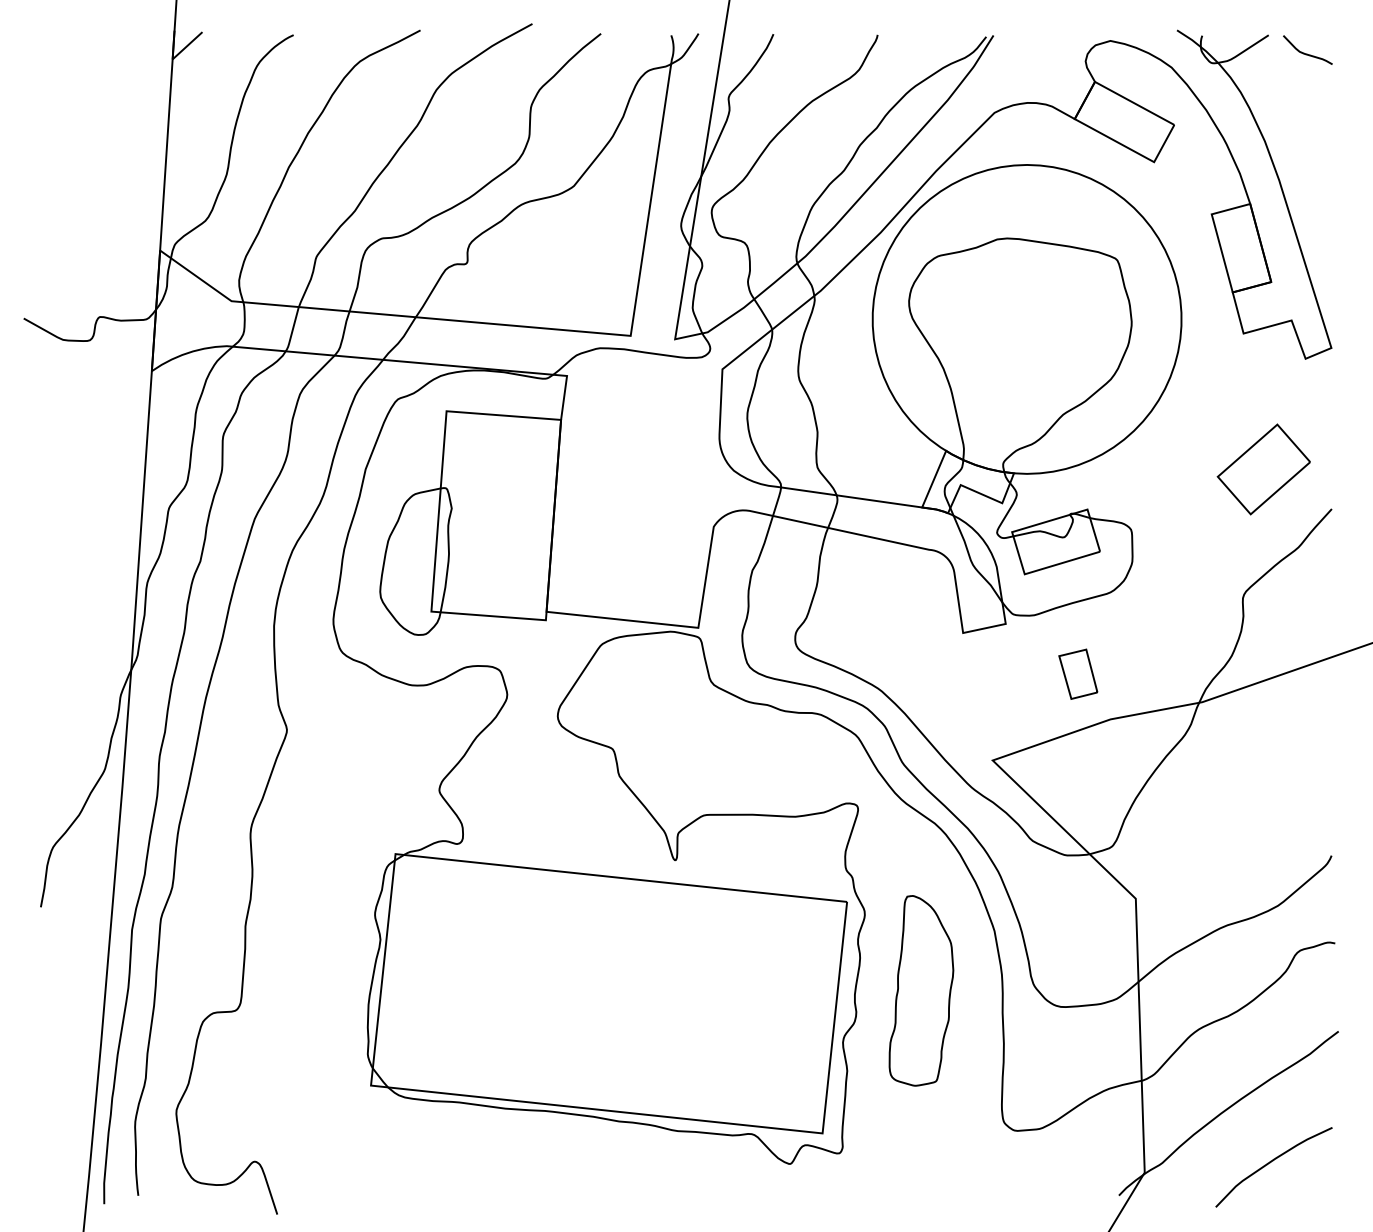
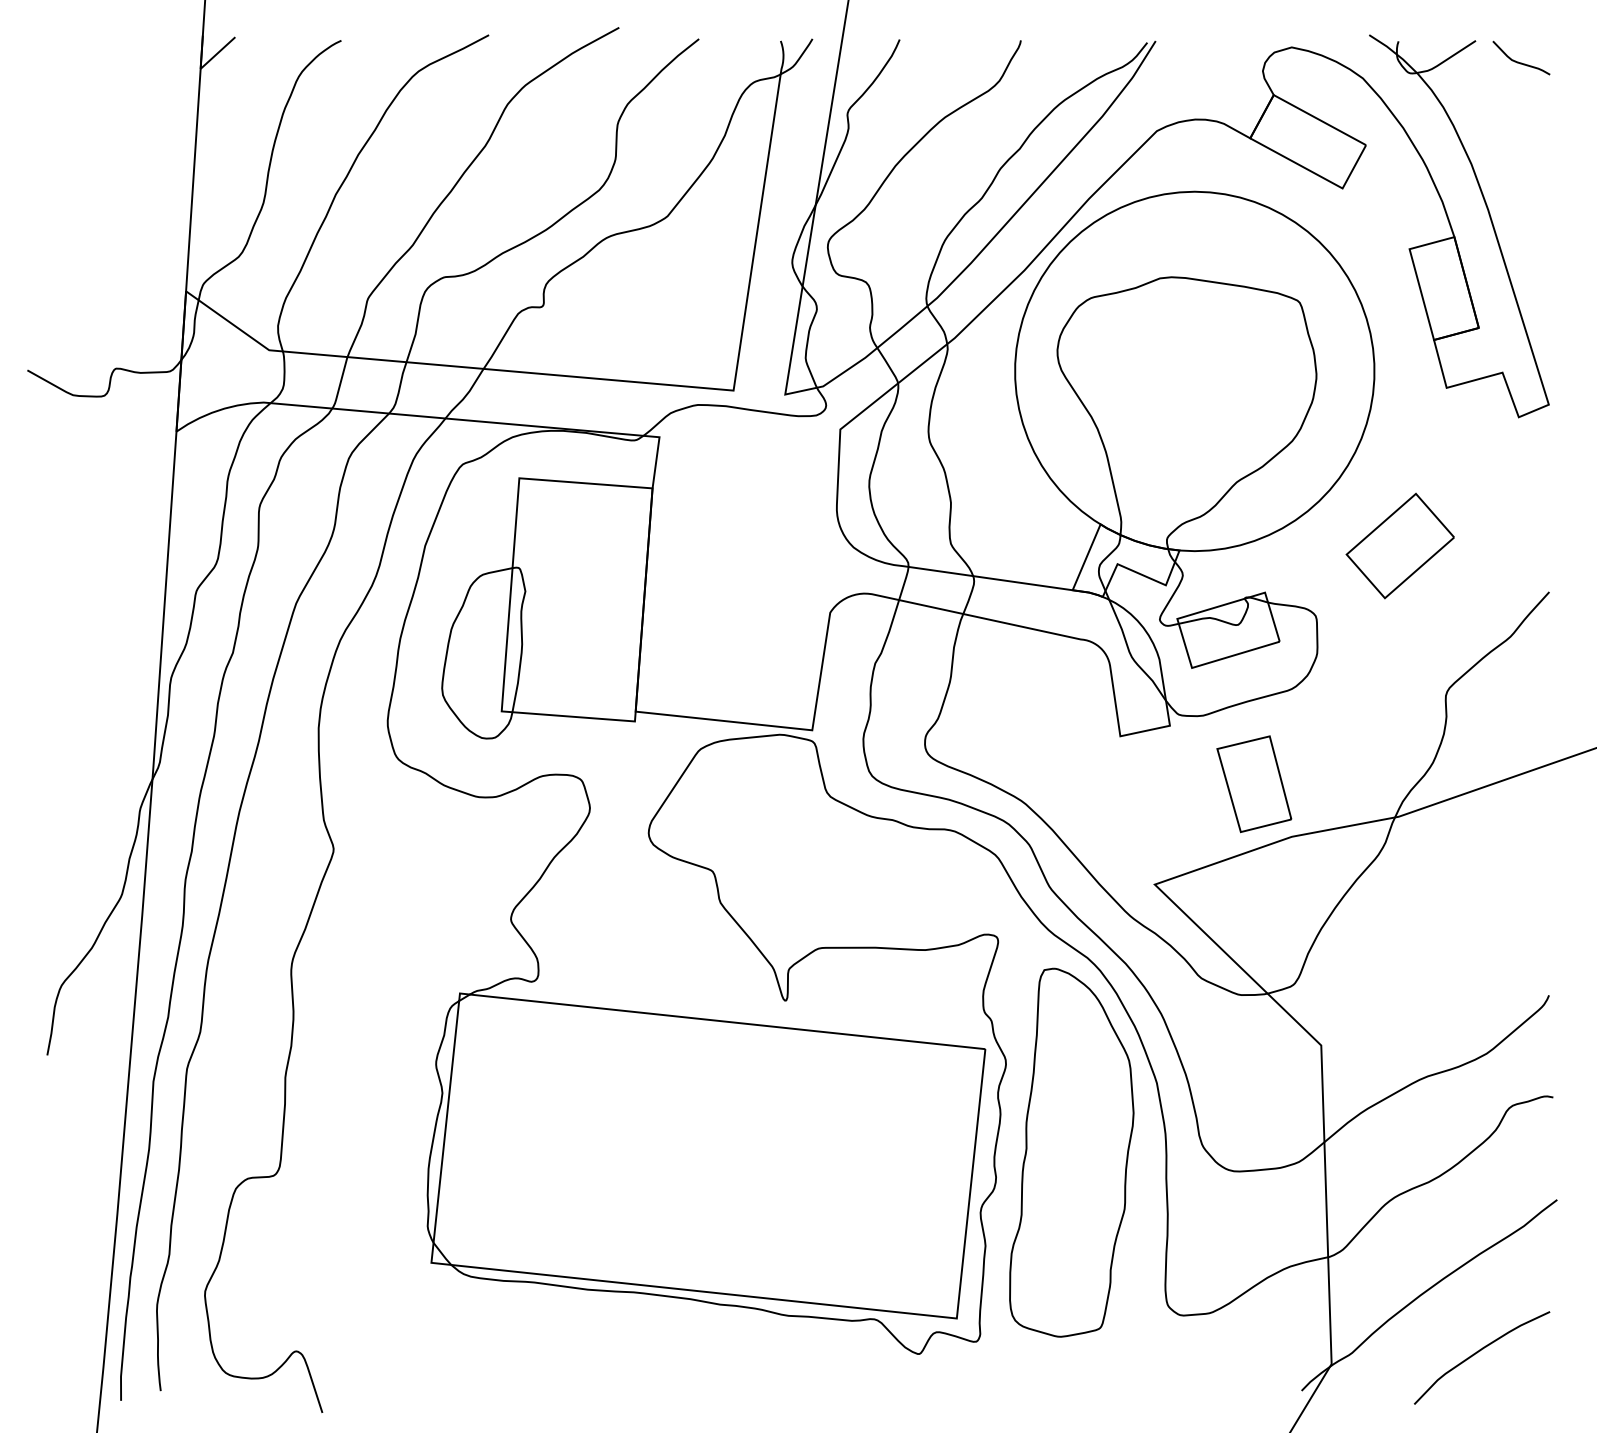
part: (1263, 469) -> (1399, 545), moved
part: (1078, 674) -> (1254, 784), size x1.67
part: (921, 990) -> (1071, 1152), size x1.67

